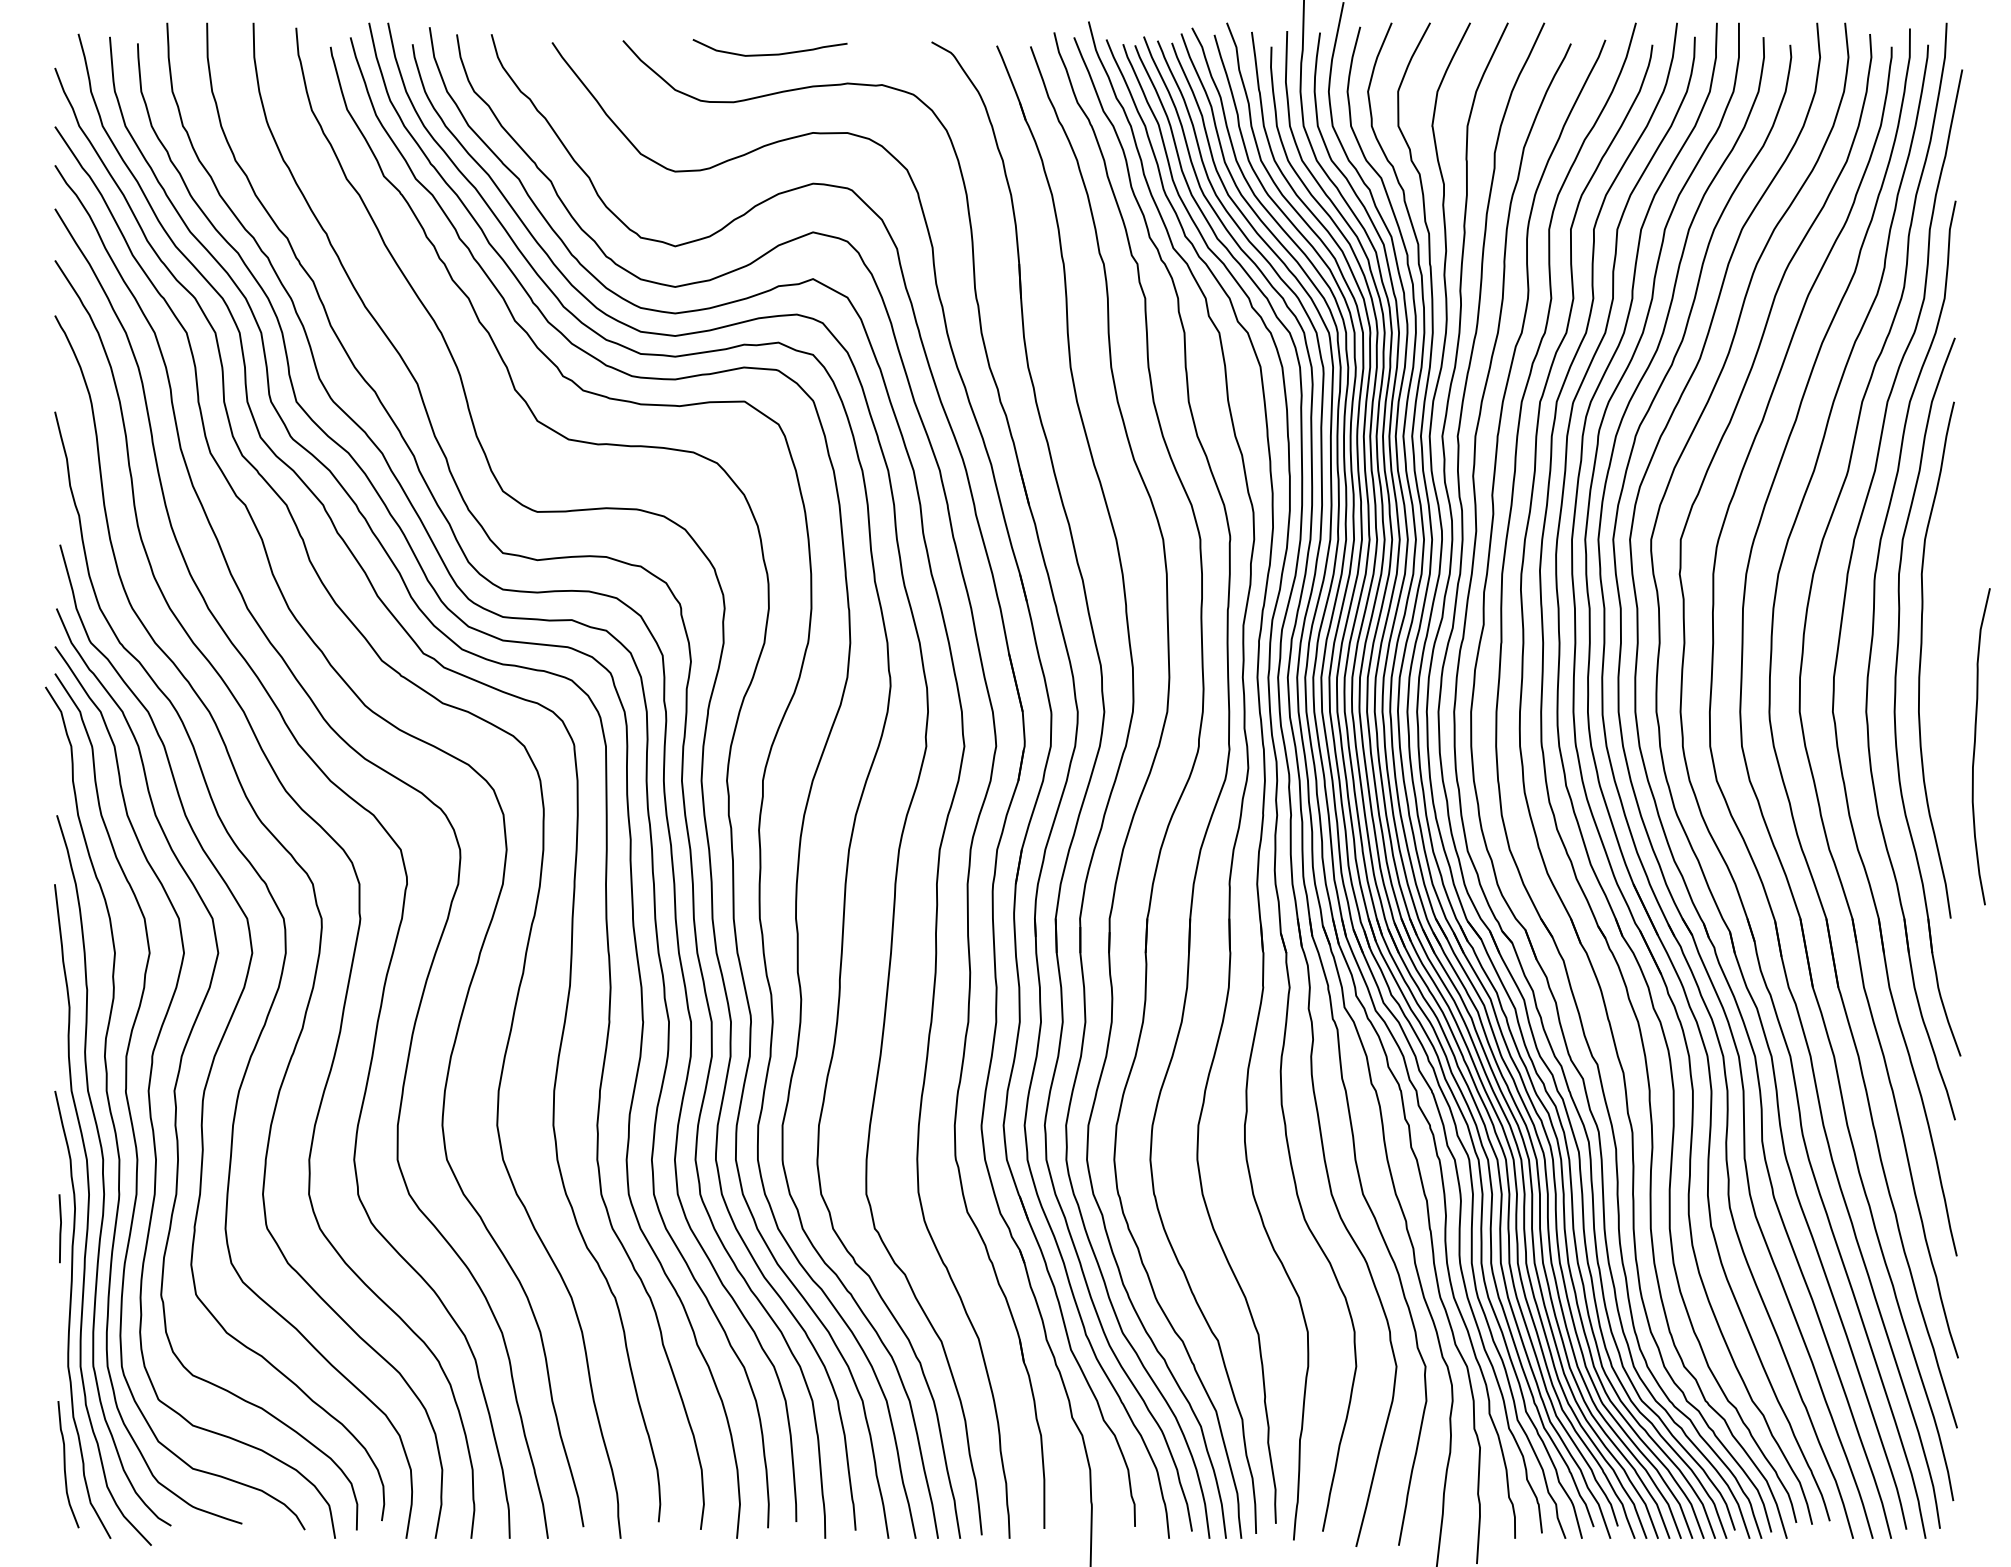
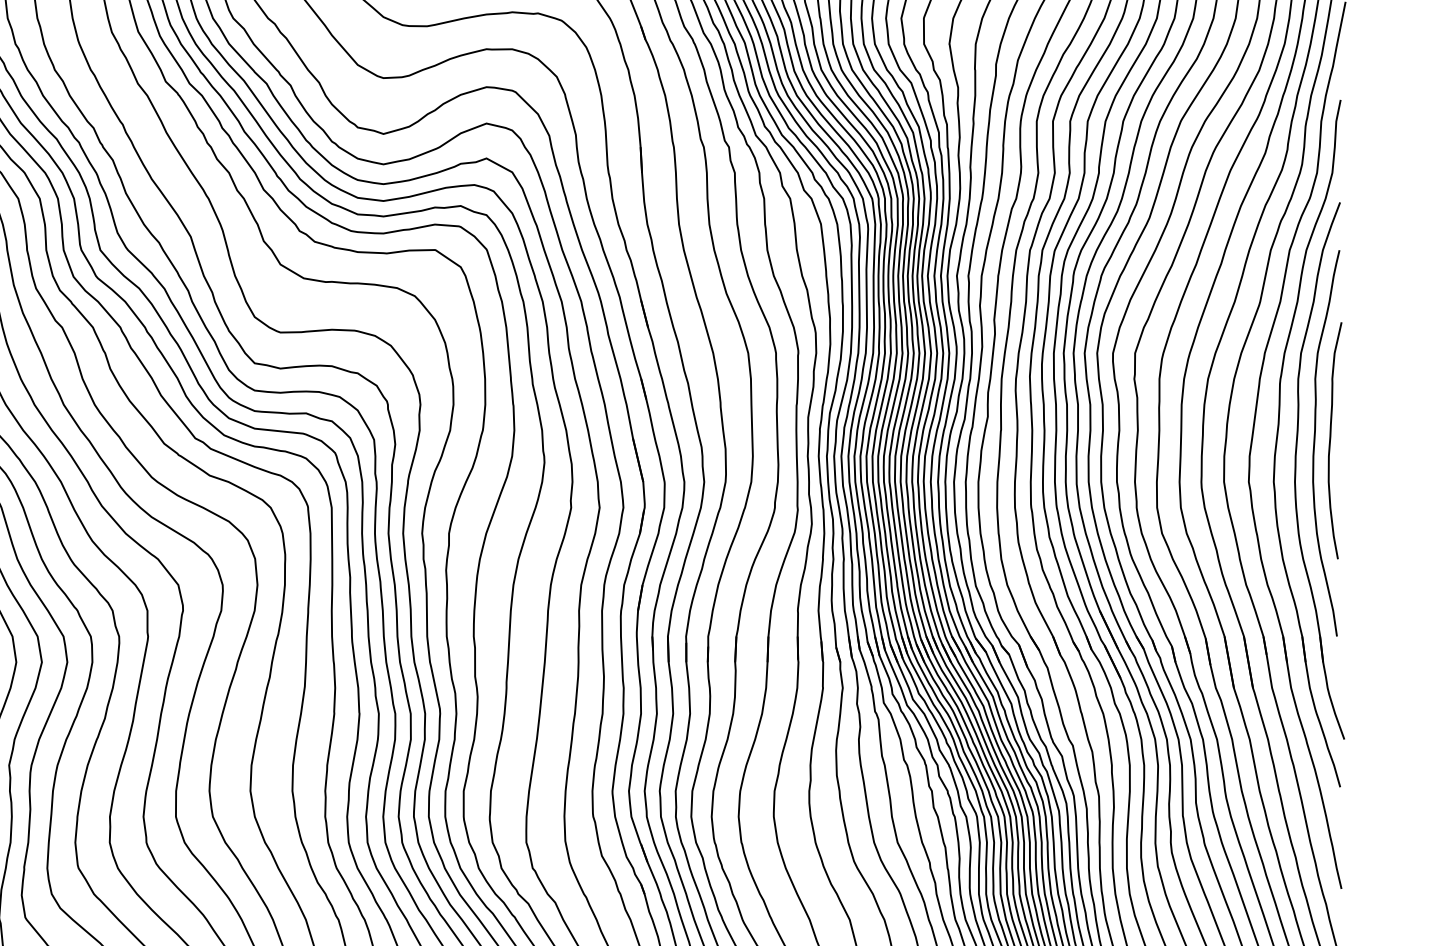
curve: (1975, 746) -> (1330, 440), moved

